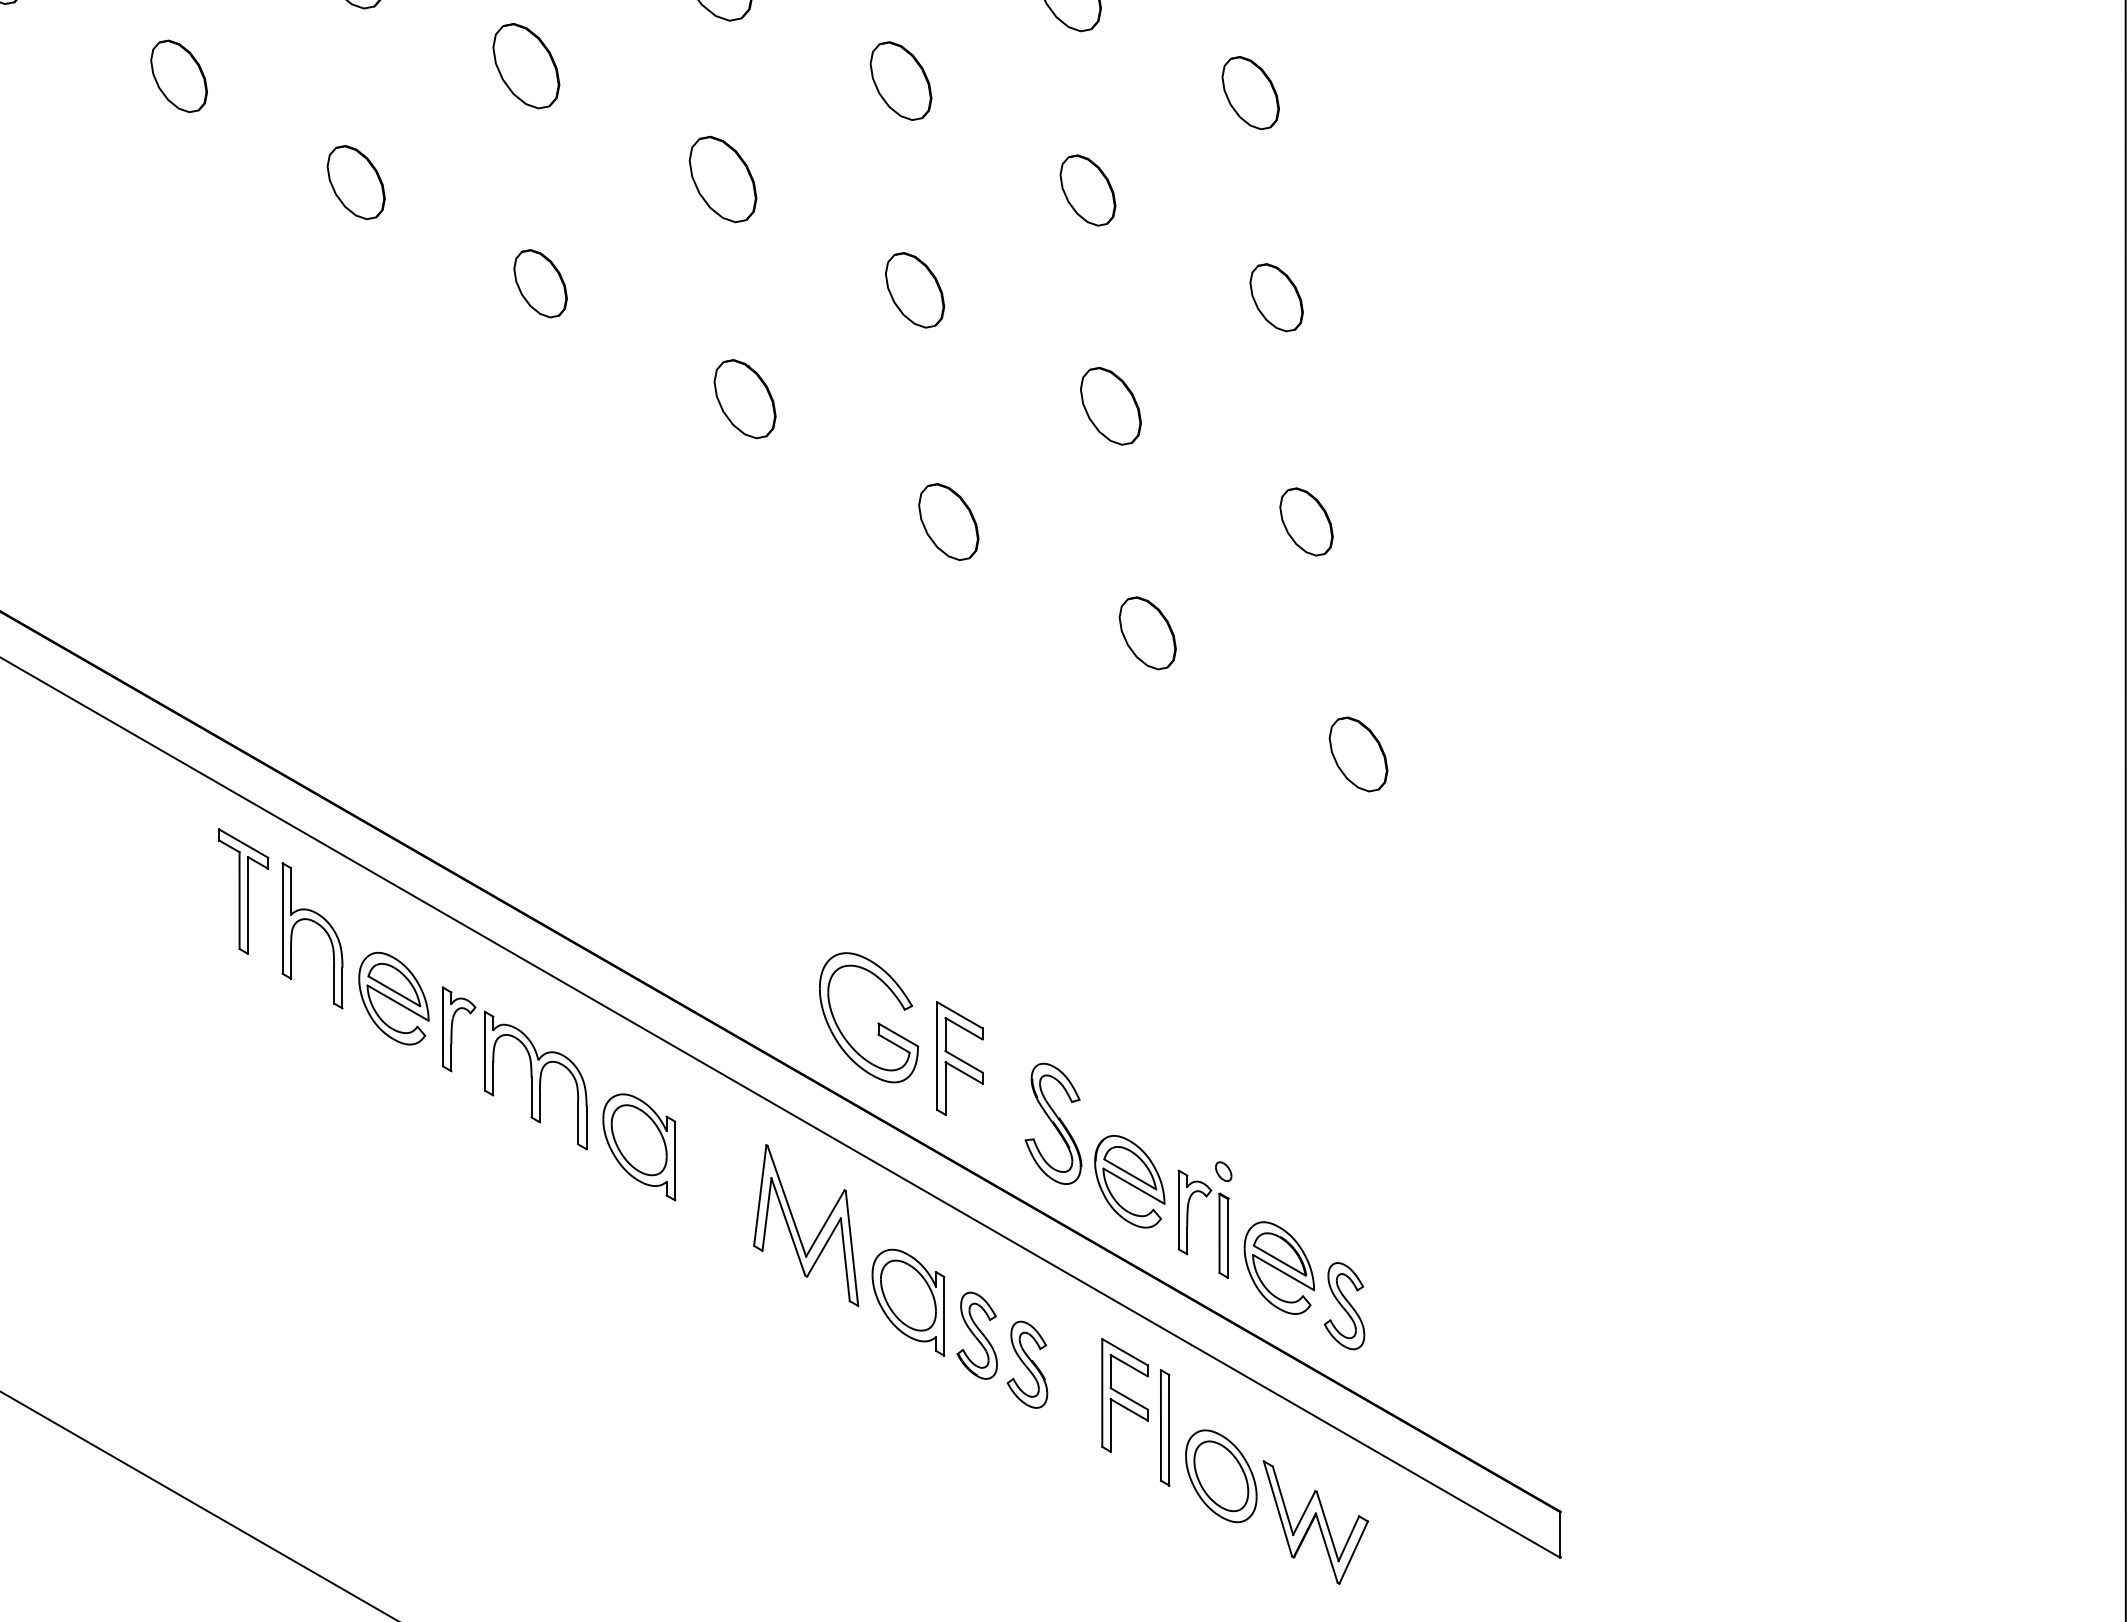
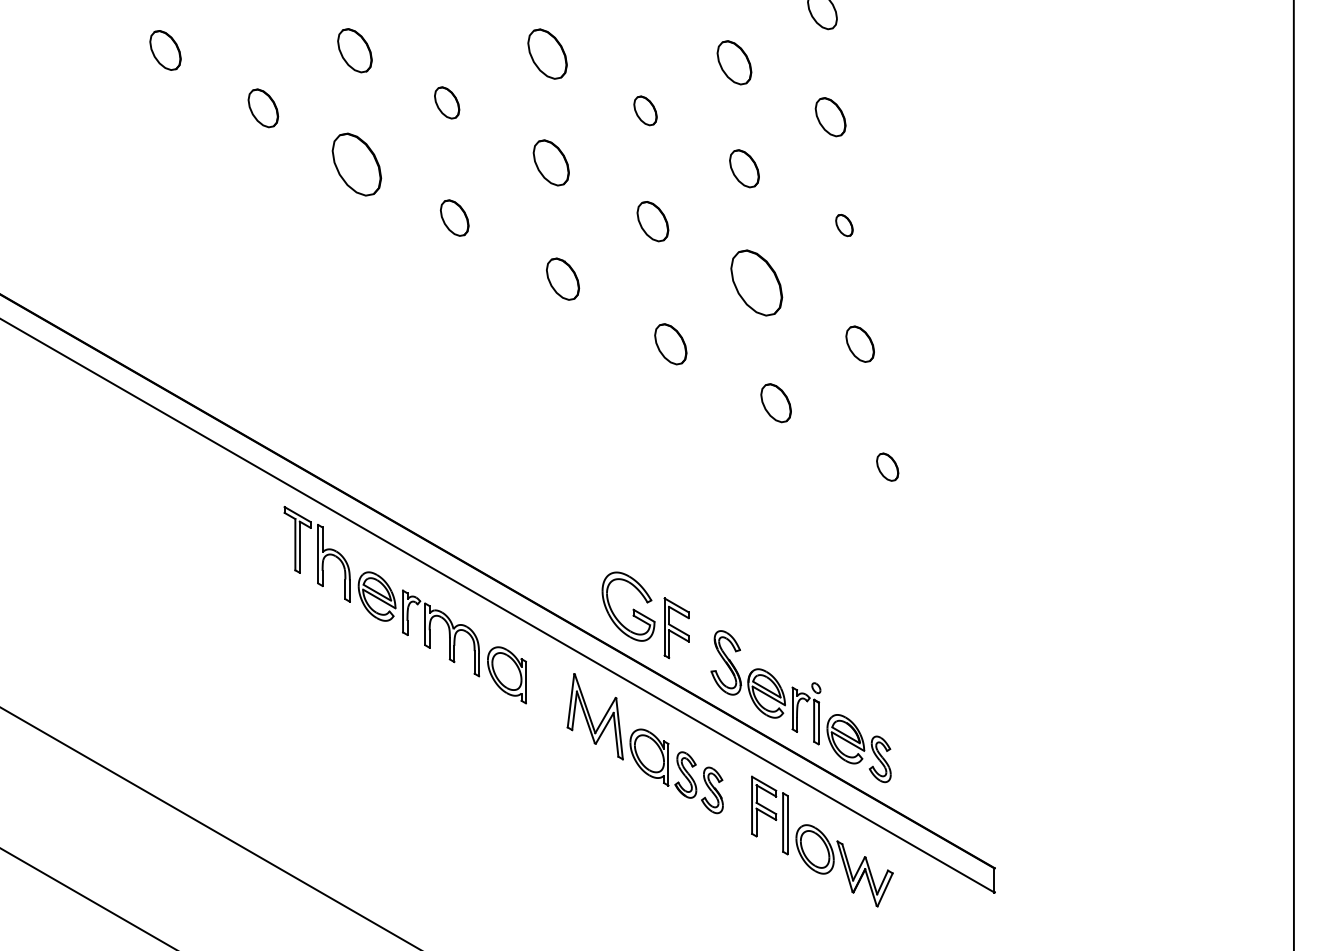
part: (525, 65) -> (446, 102), size x0.7
part: (900, 80) -> (645, 110), size x0.7
part: (356, 182) -> (357, 164), size x1.6
part: (1276, 297) -> (844, 225), size x0.6
part: (1110, 405) -> (756, 282), size x1.6
part: (1358, 752) -> (887, 466), size x0.7

